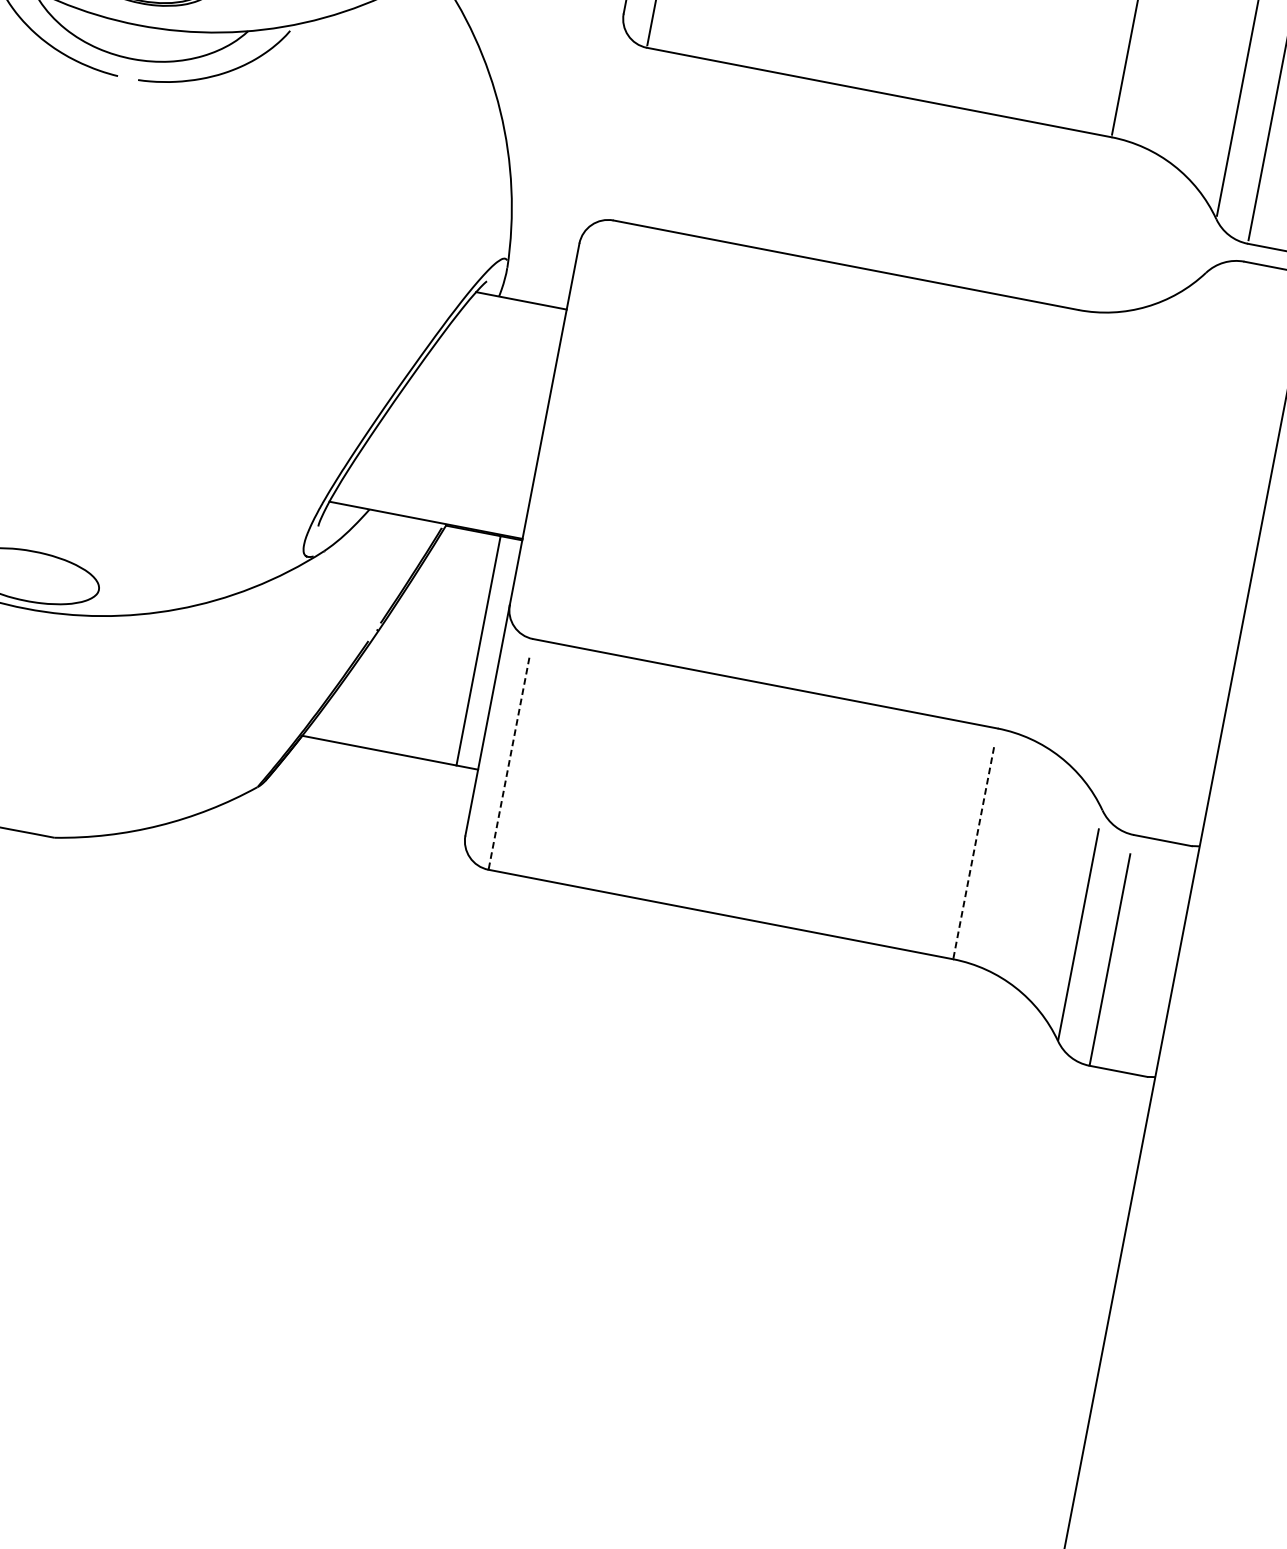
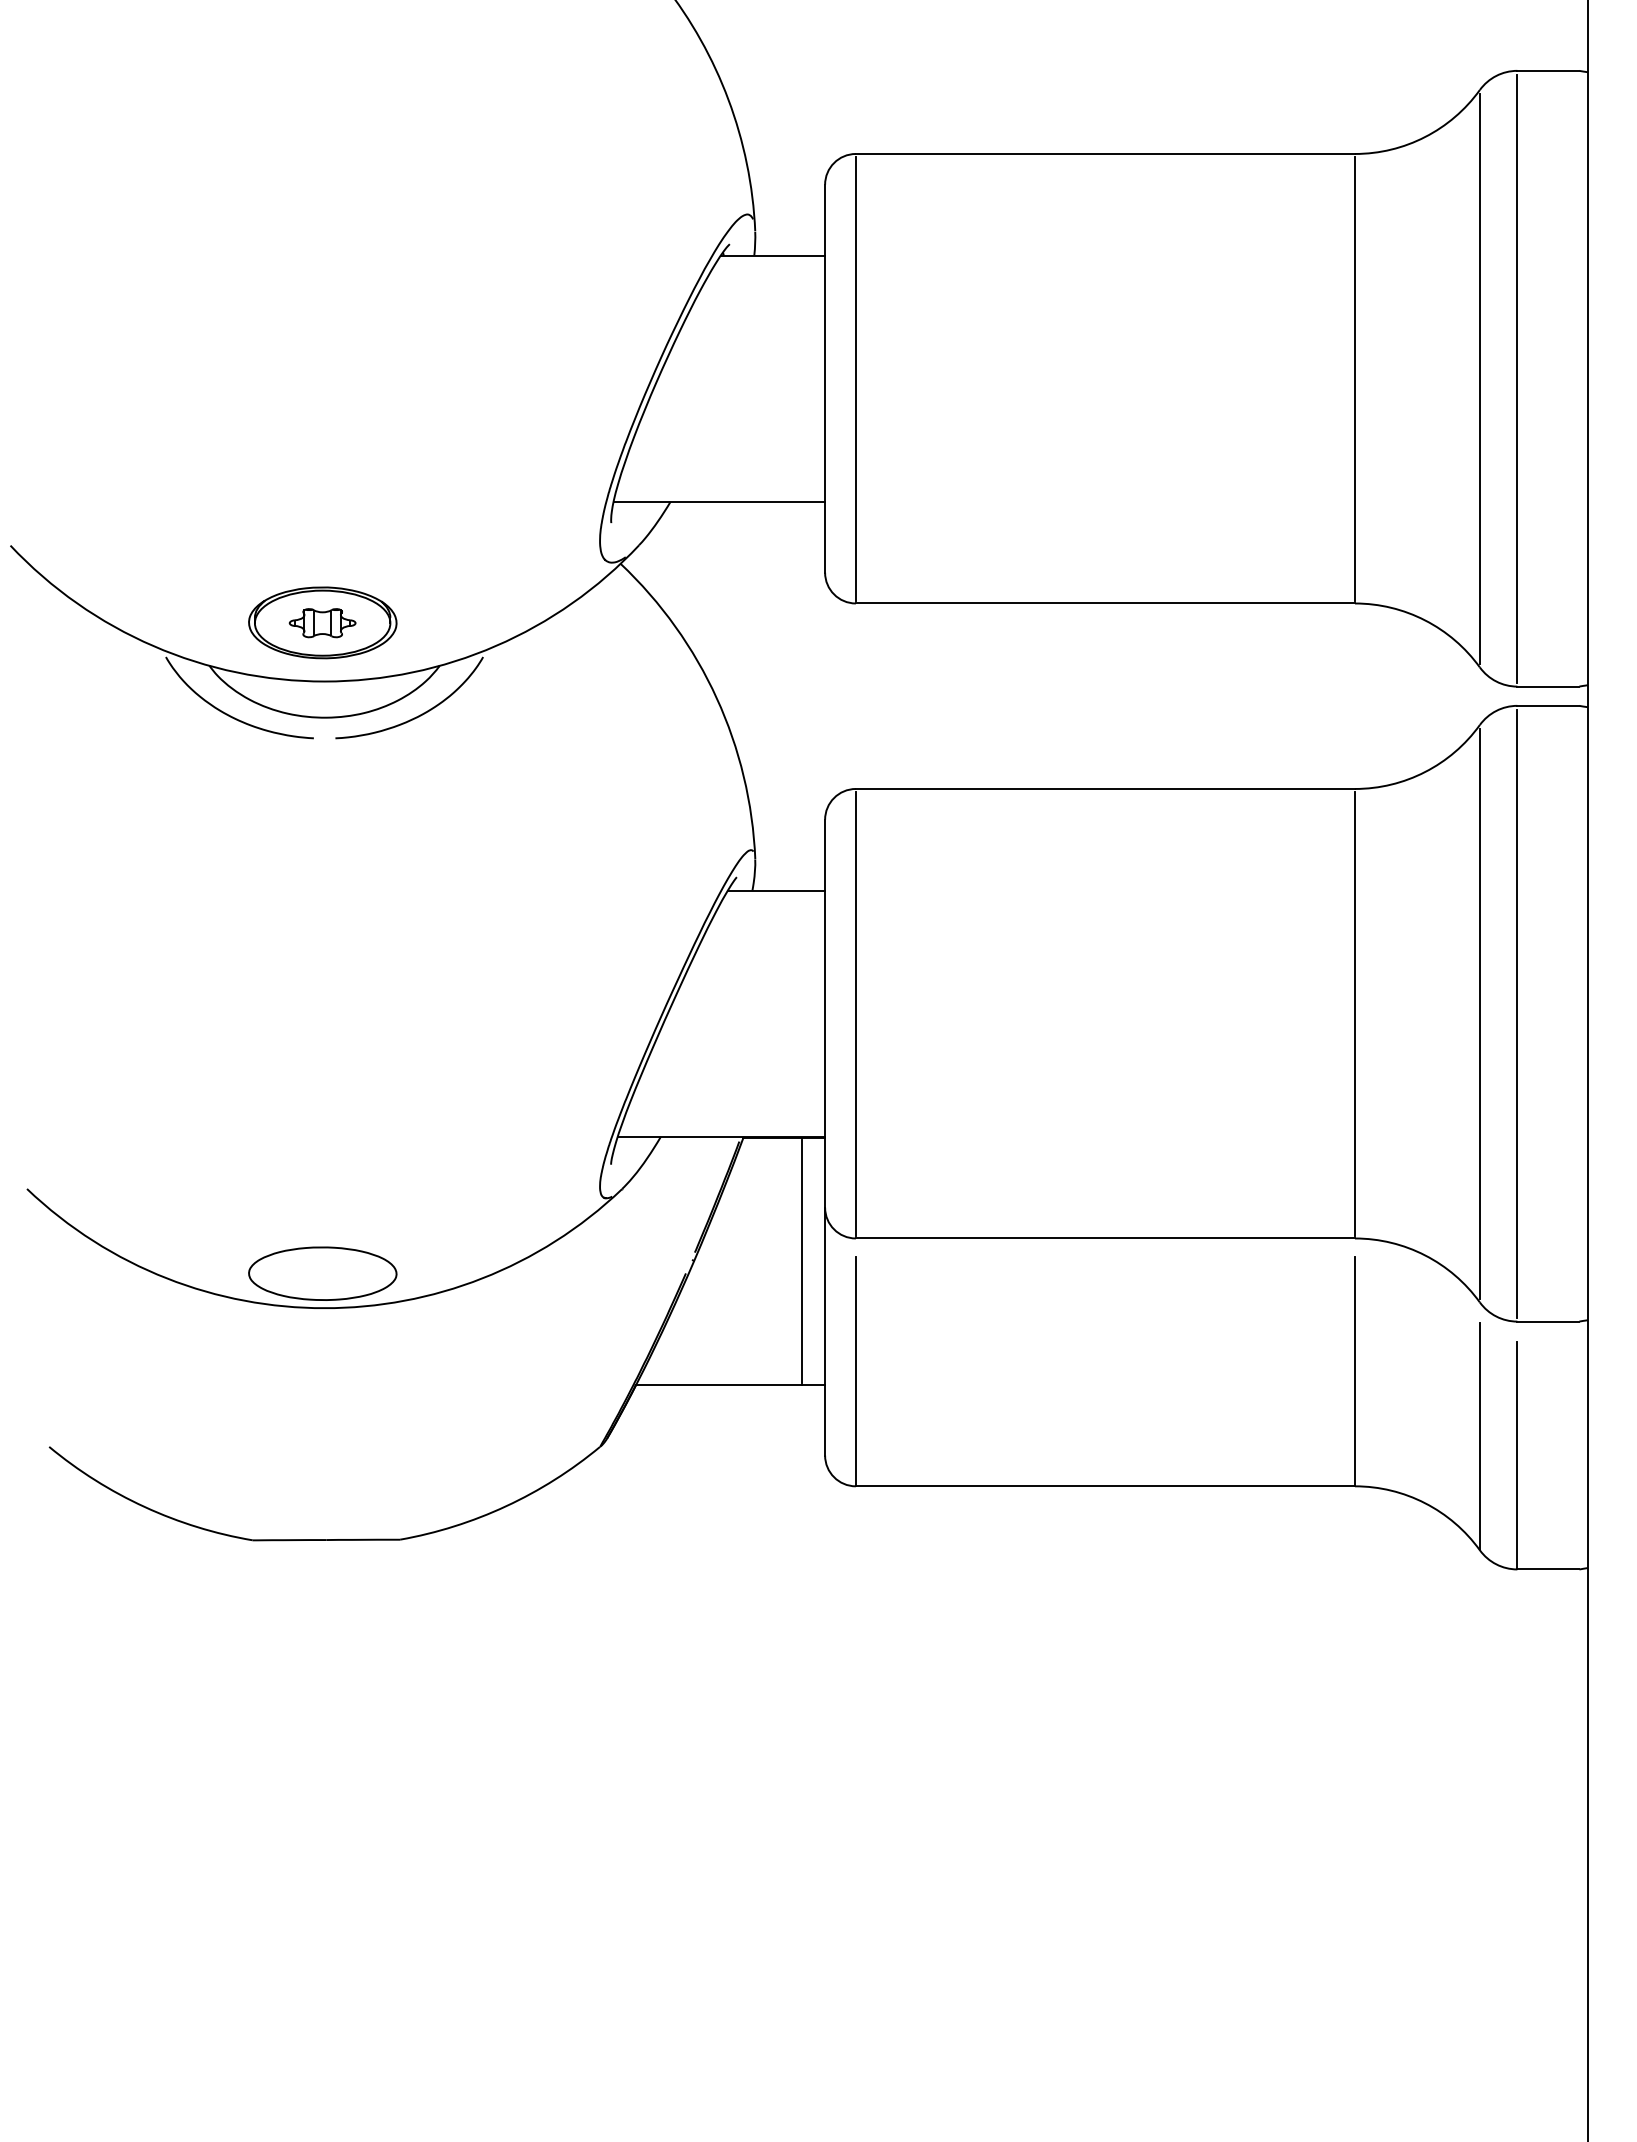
line: (572, 429) -> (855, 1013), added
line: (1037, 518) -> (1354, 1013), added
line: (1153, 541) -> (1479, 1013), added
line: (1189, 548) -> (1517, 1013), added
line: (508, 761) -> (855, 1370), dashed -> solid
line: (973, 851) -> (1354, 1370), dashed -> solid

